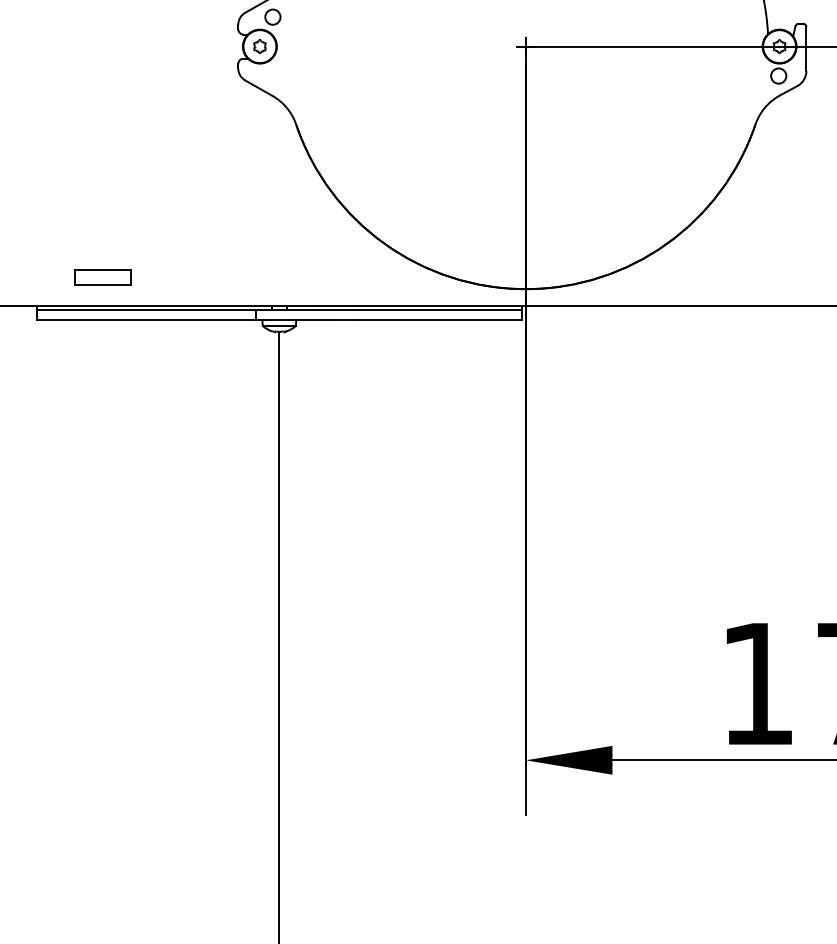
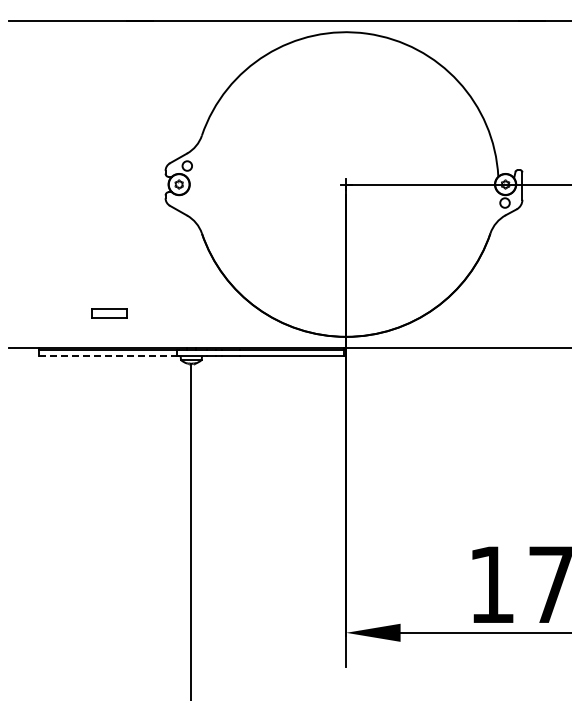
part: (102, 277) -> (109, 313), moved
line: (147, 320) -> (108, 356), solid -> dashed

